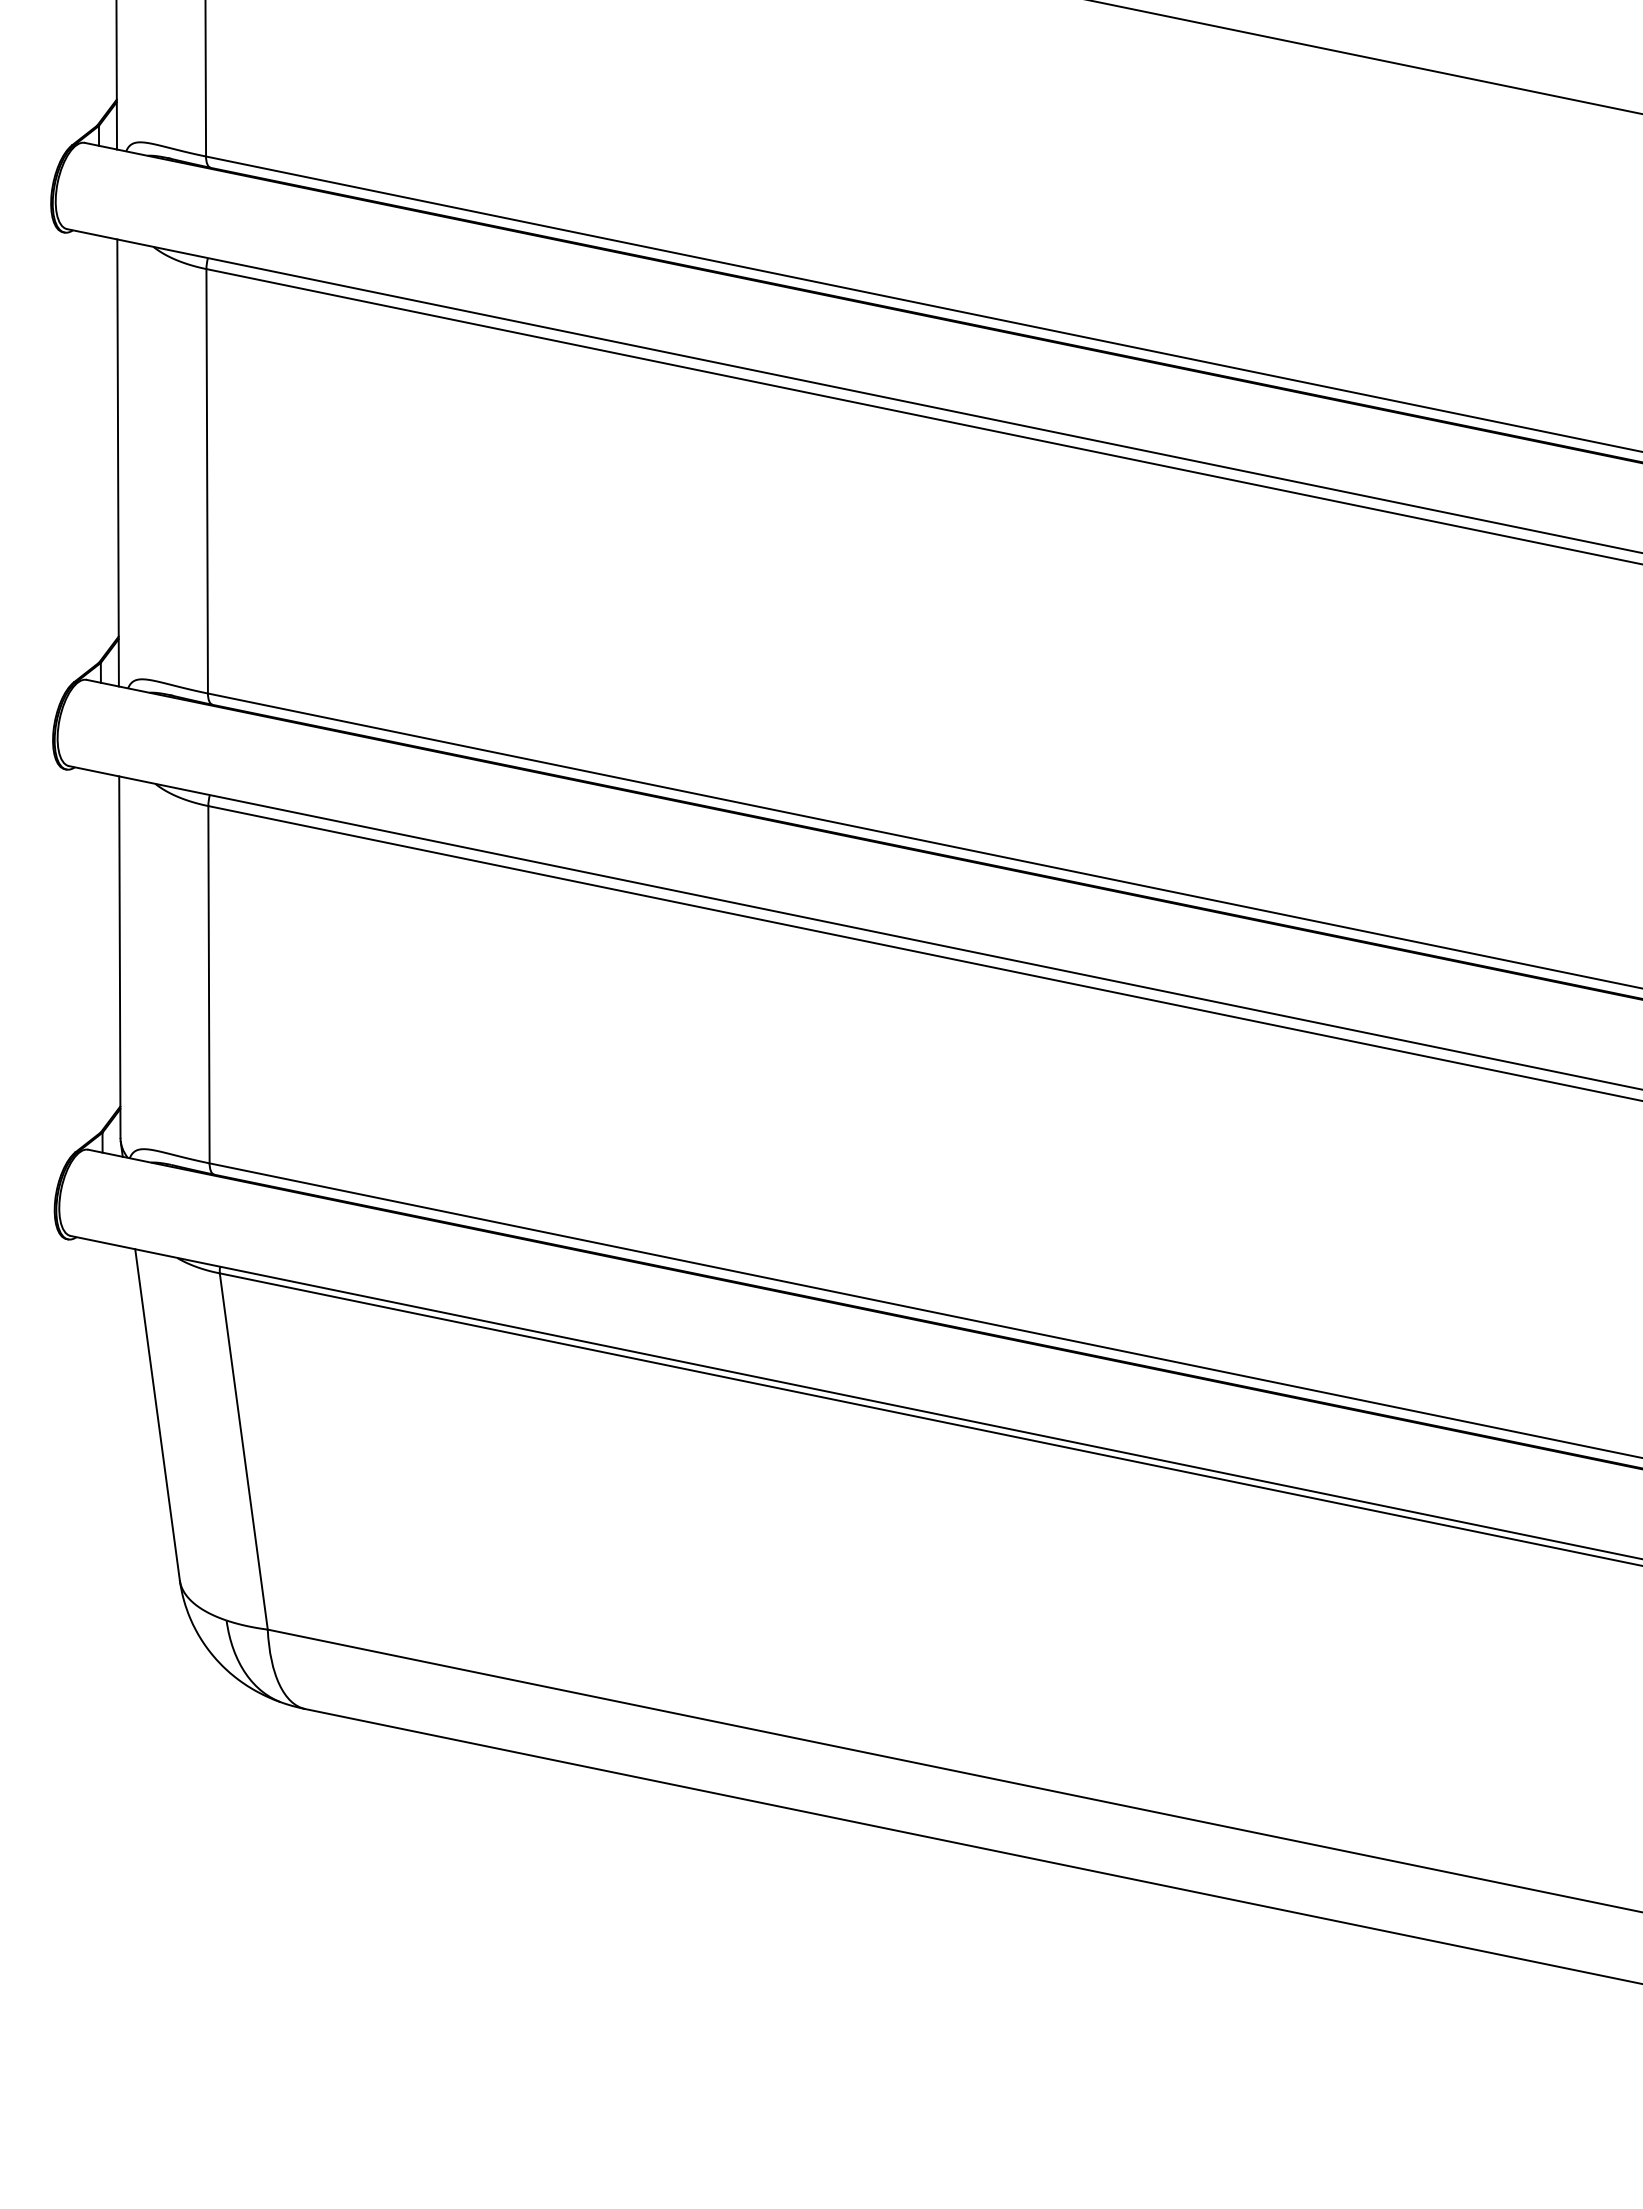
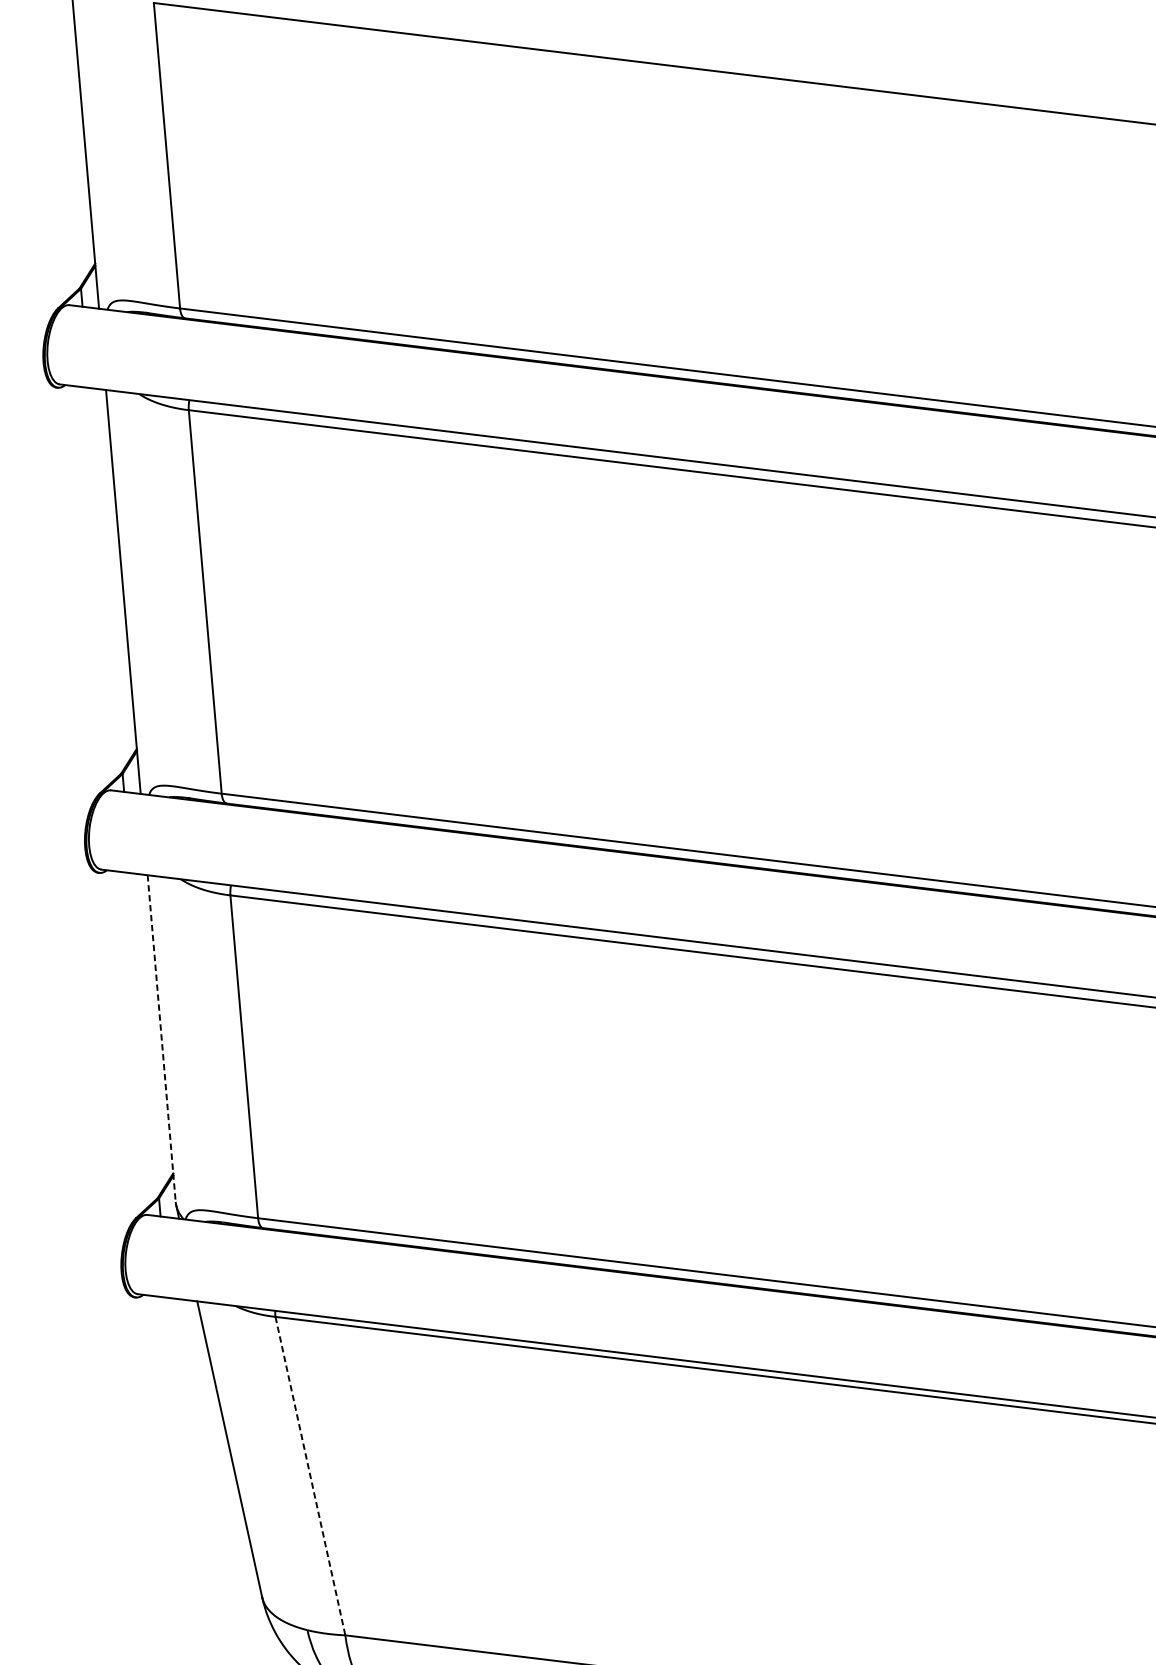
line: (119, 957) -> (161, 1038), solid -> dashed
line: (243, 1451) -> (310, 1476), solid -> dashed

